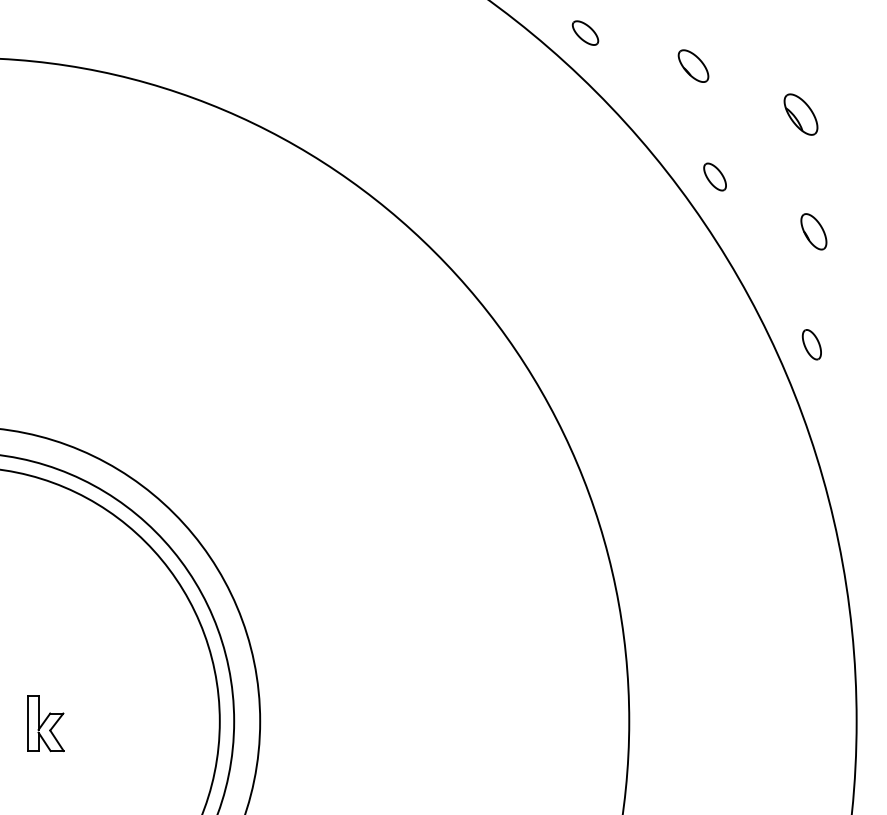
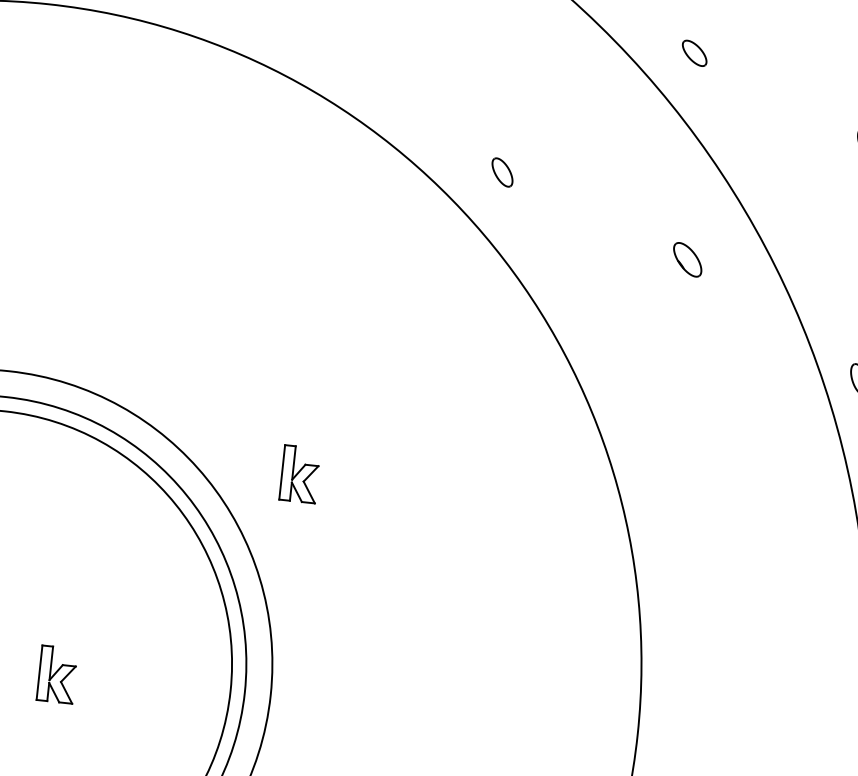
part: (585, 32) -> (694, 52), moved
part: (693, 65) -> (687, 259), moved
part: (714, 176) -> (501, 171), moved
part: (265, 498) -> (299, 474), added

